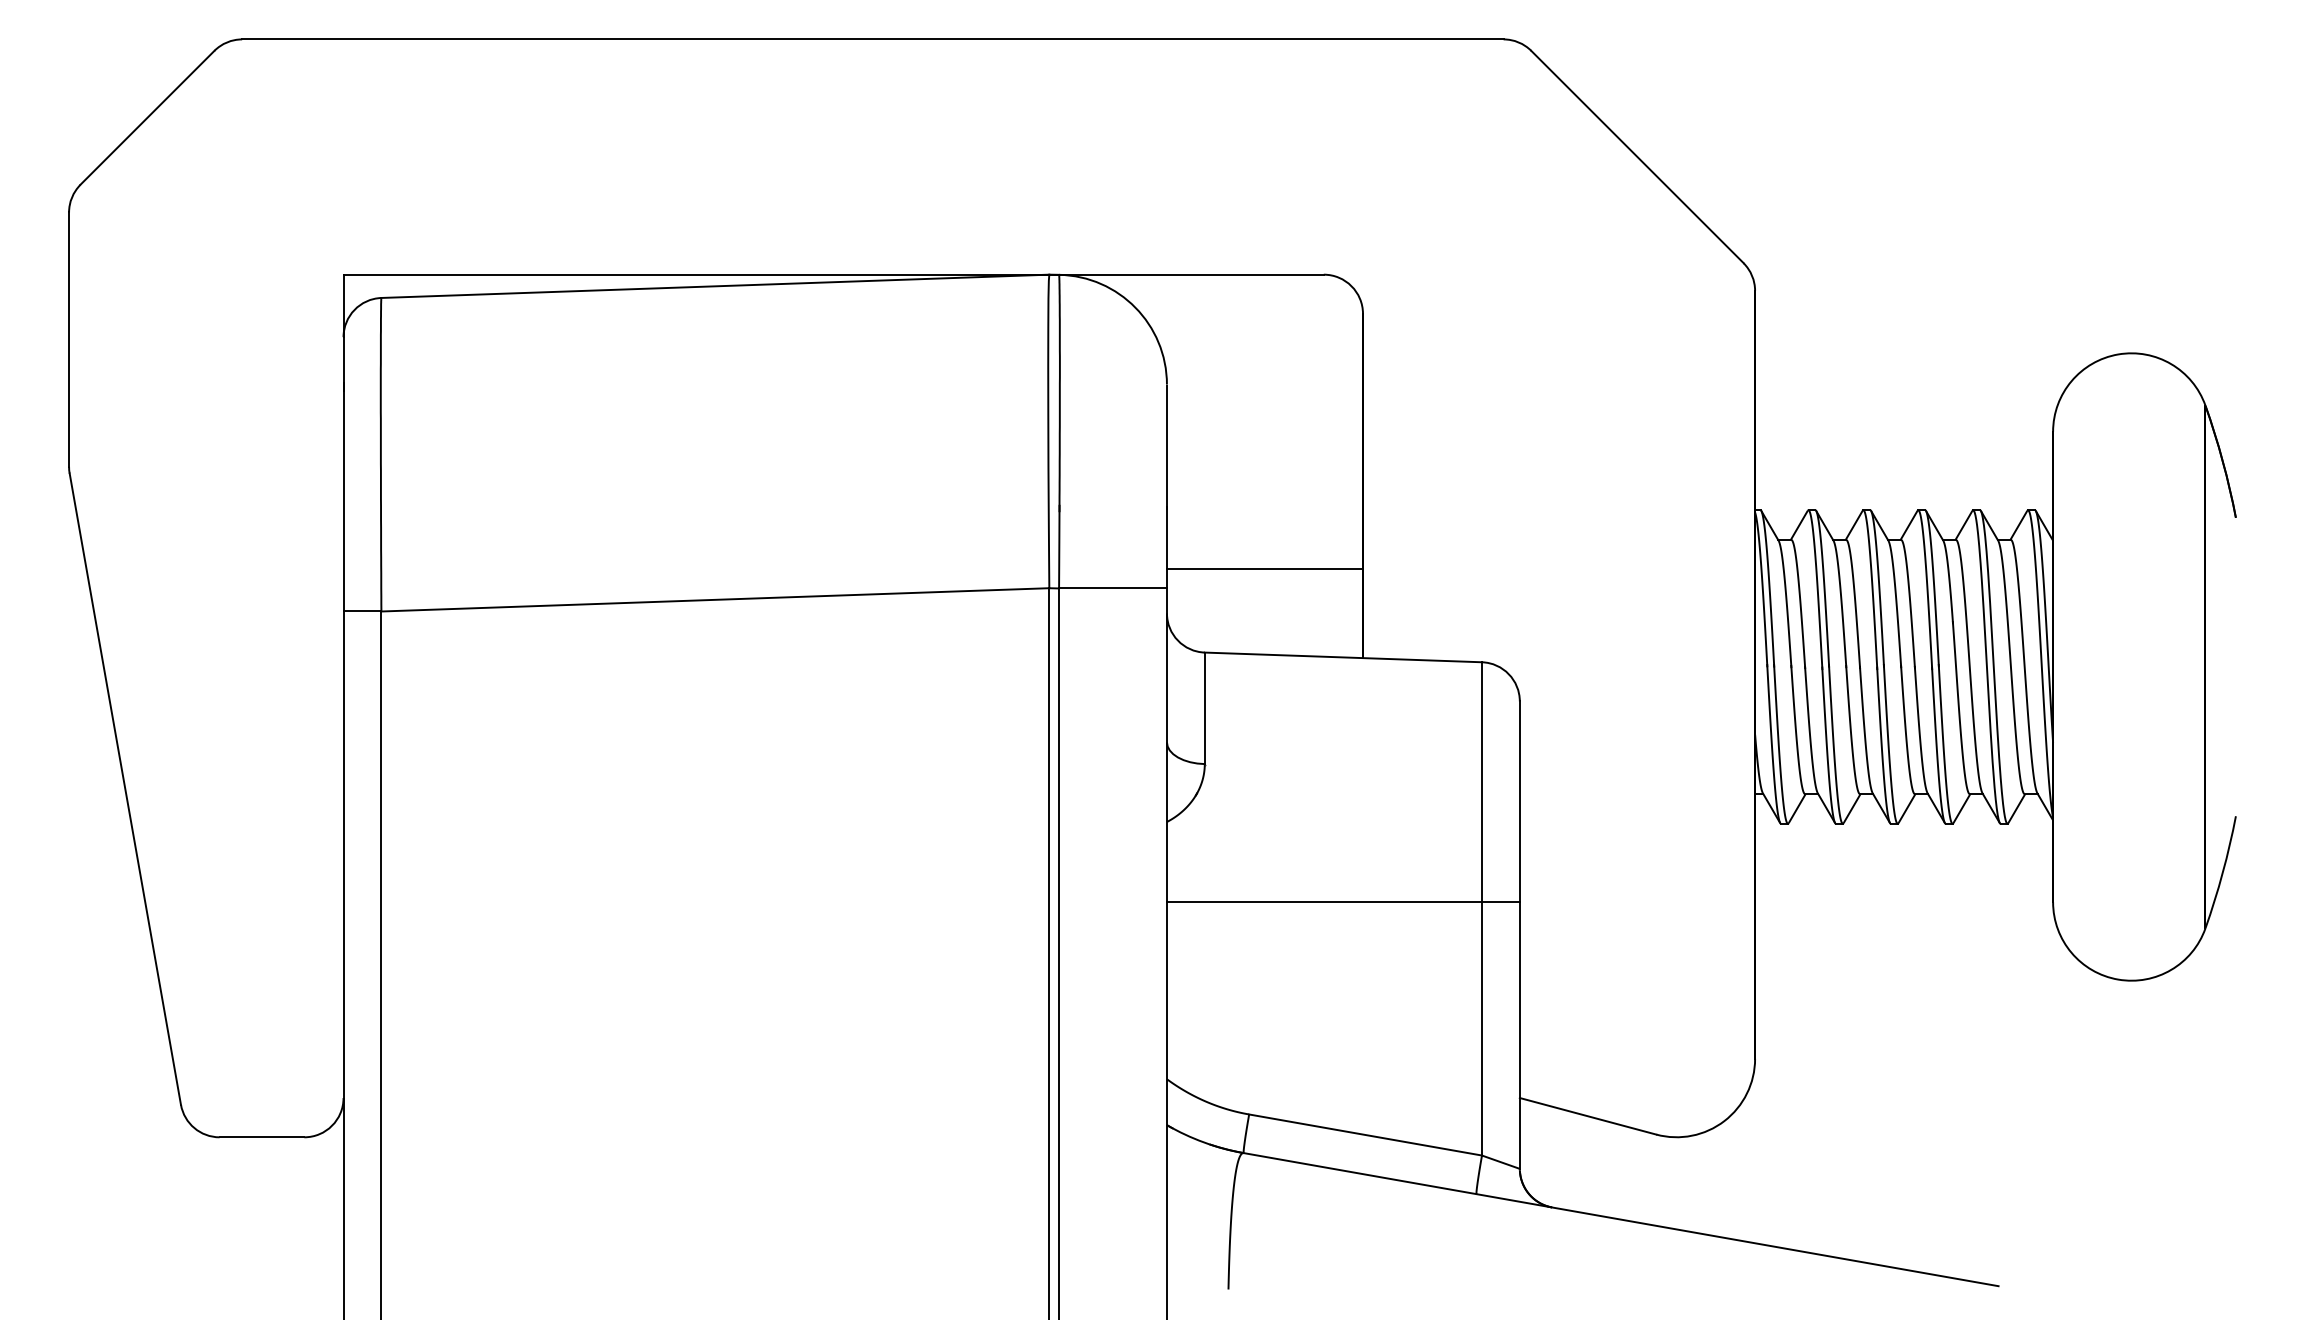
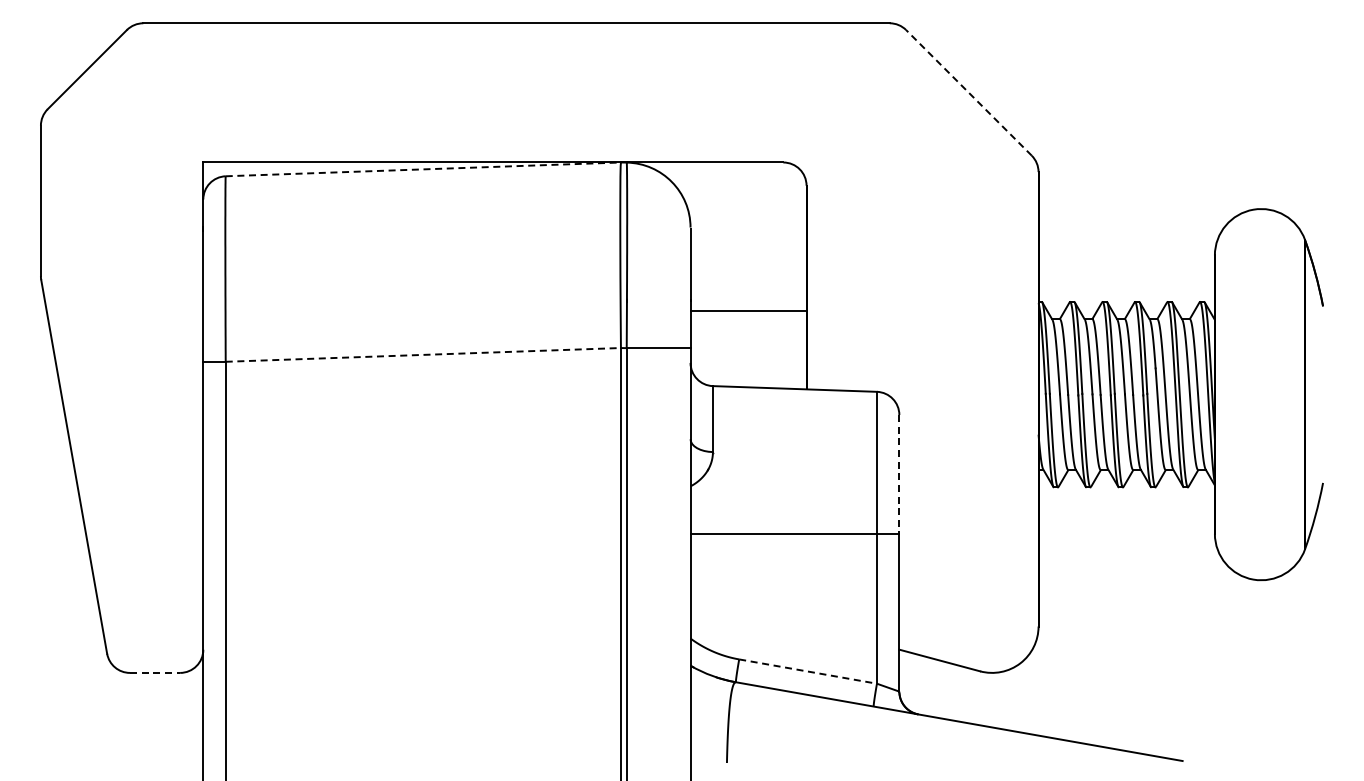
line: (1636, 156) -> (968, 92), solid -> dashed
line: (715, 286) -> (423, 169), solid -> dashed
line: (1264, 568) -> (748, 310), moved
line: (715, 599) -> (423, 354), solid -> dashed
line: (1520, 801) -> (899, 474), solid -> dashed
line: (1366, 1134) -> (808, 671), solid -> dashed
line: (262, 1136) -> (155, 672), solid -> dashed

